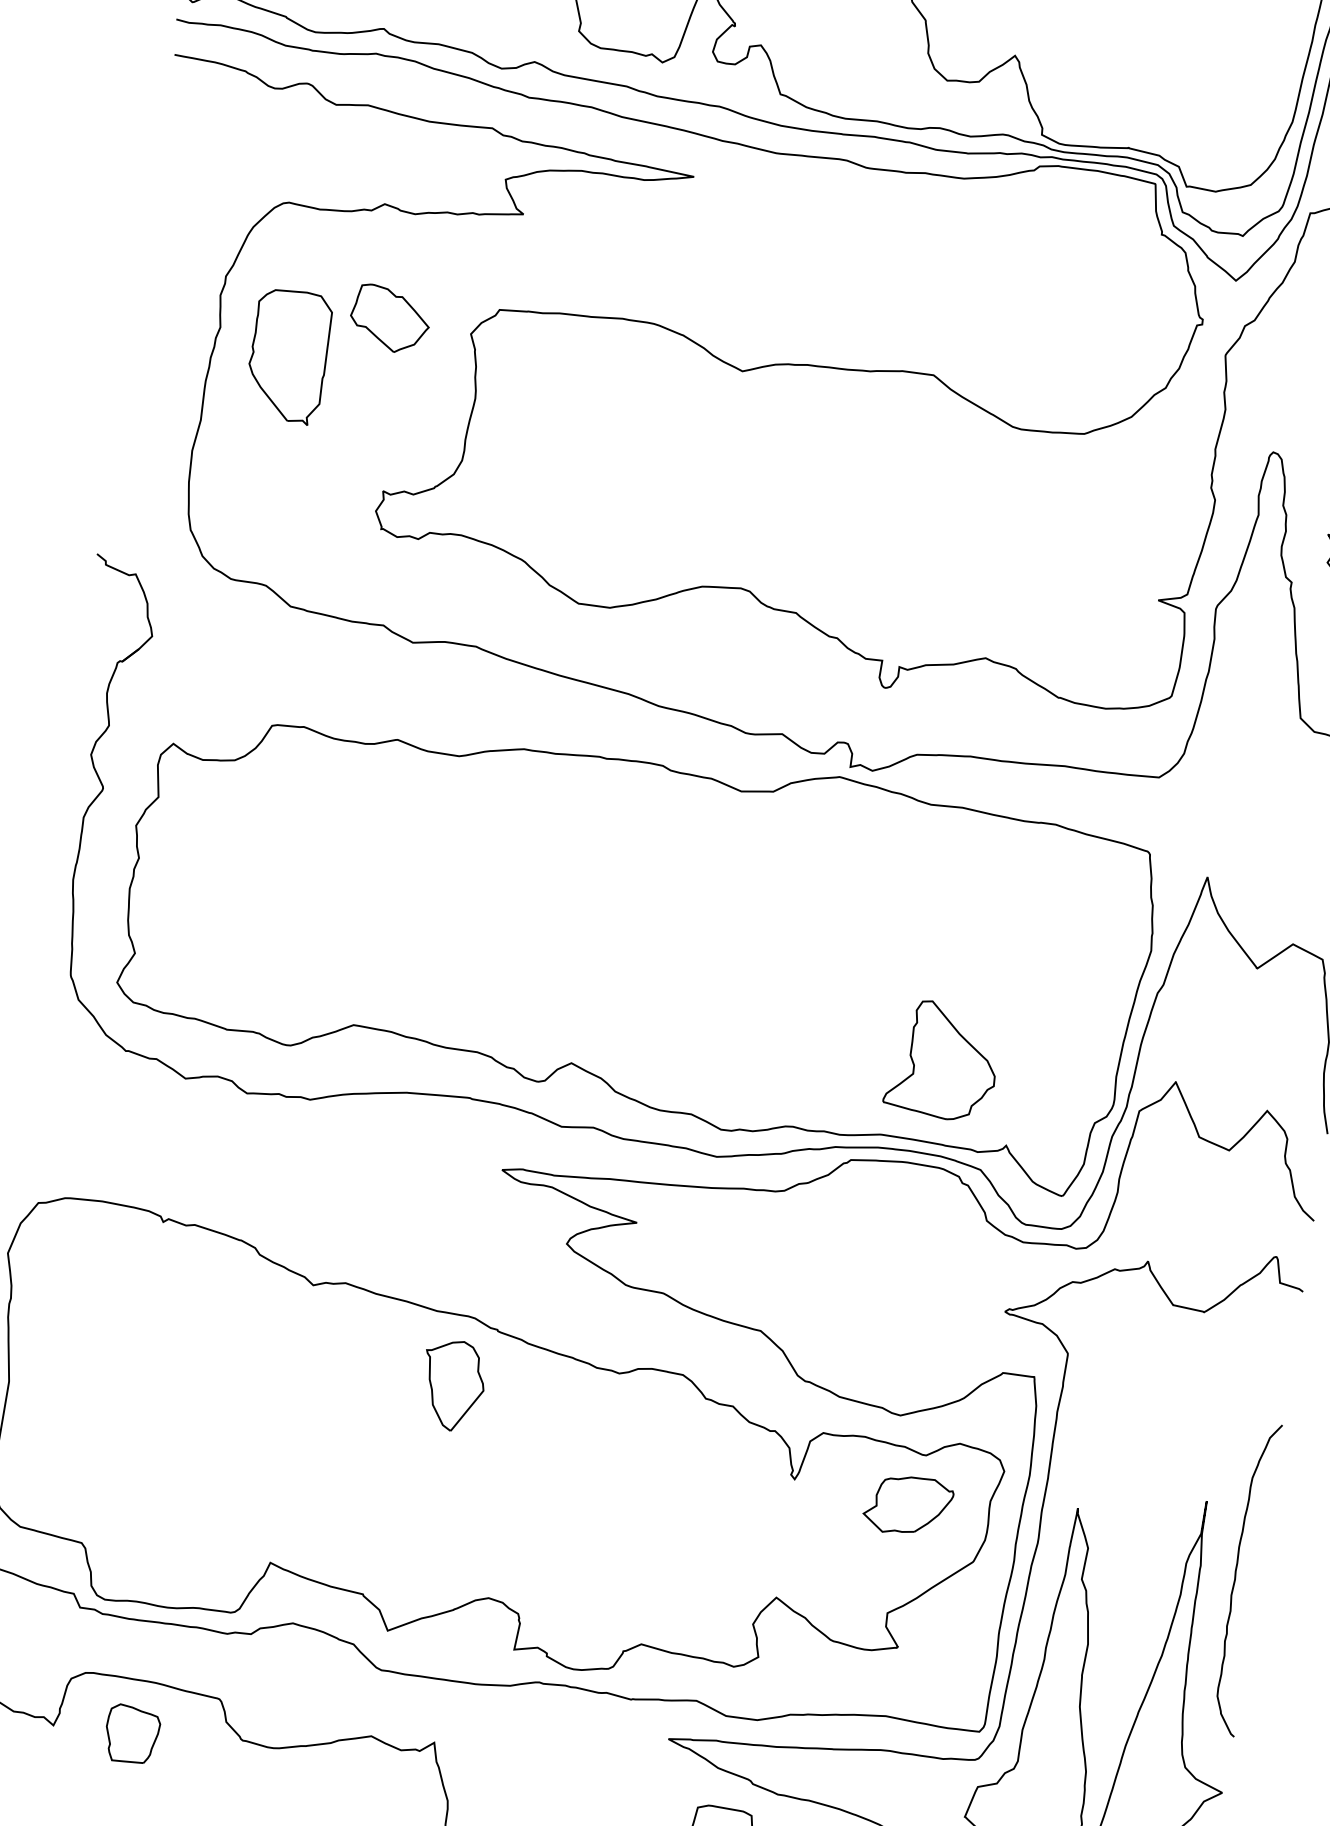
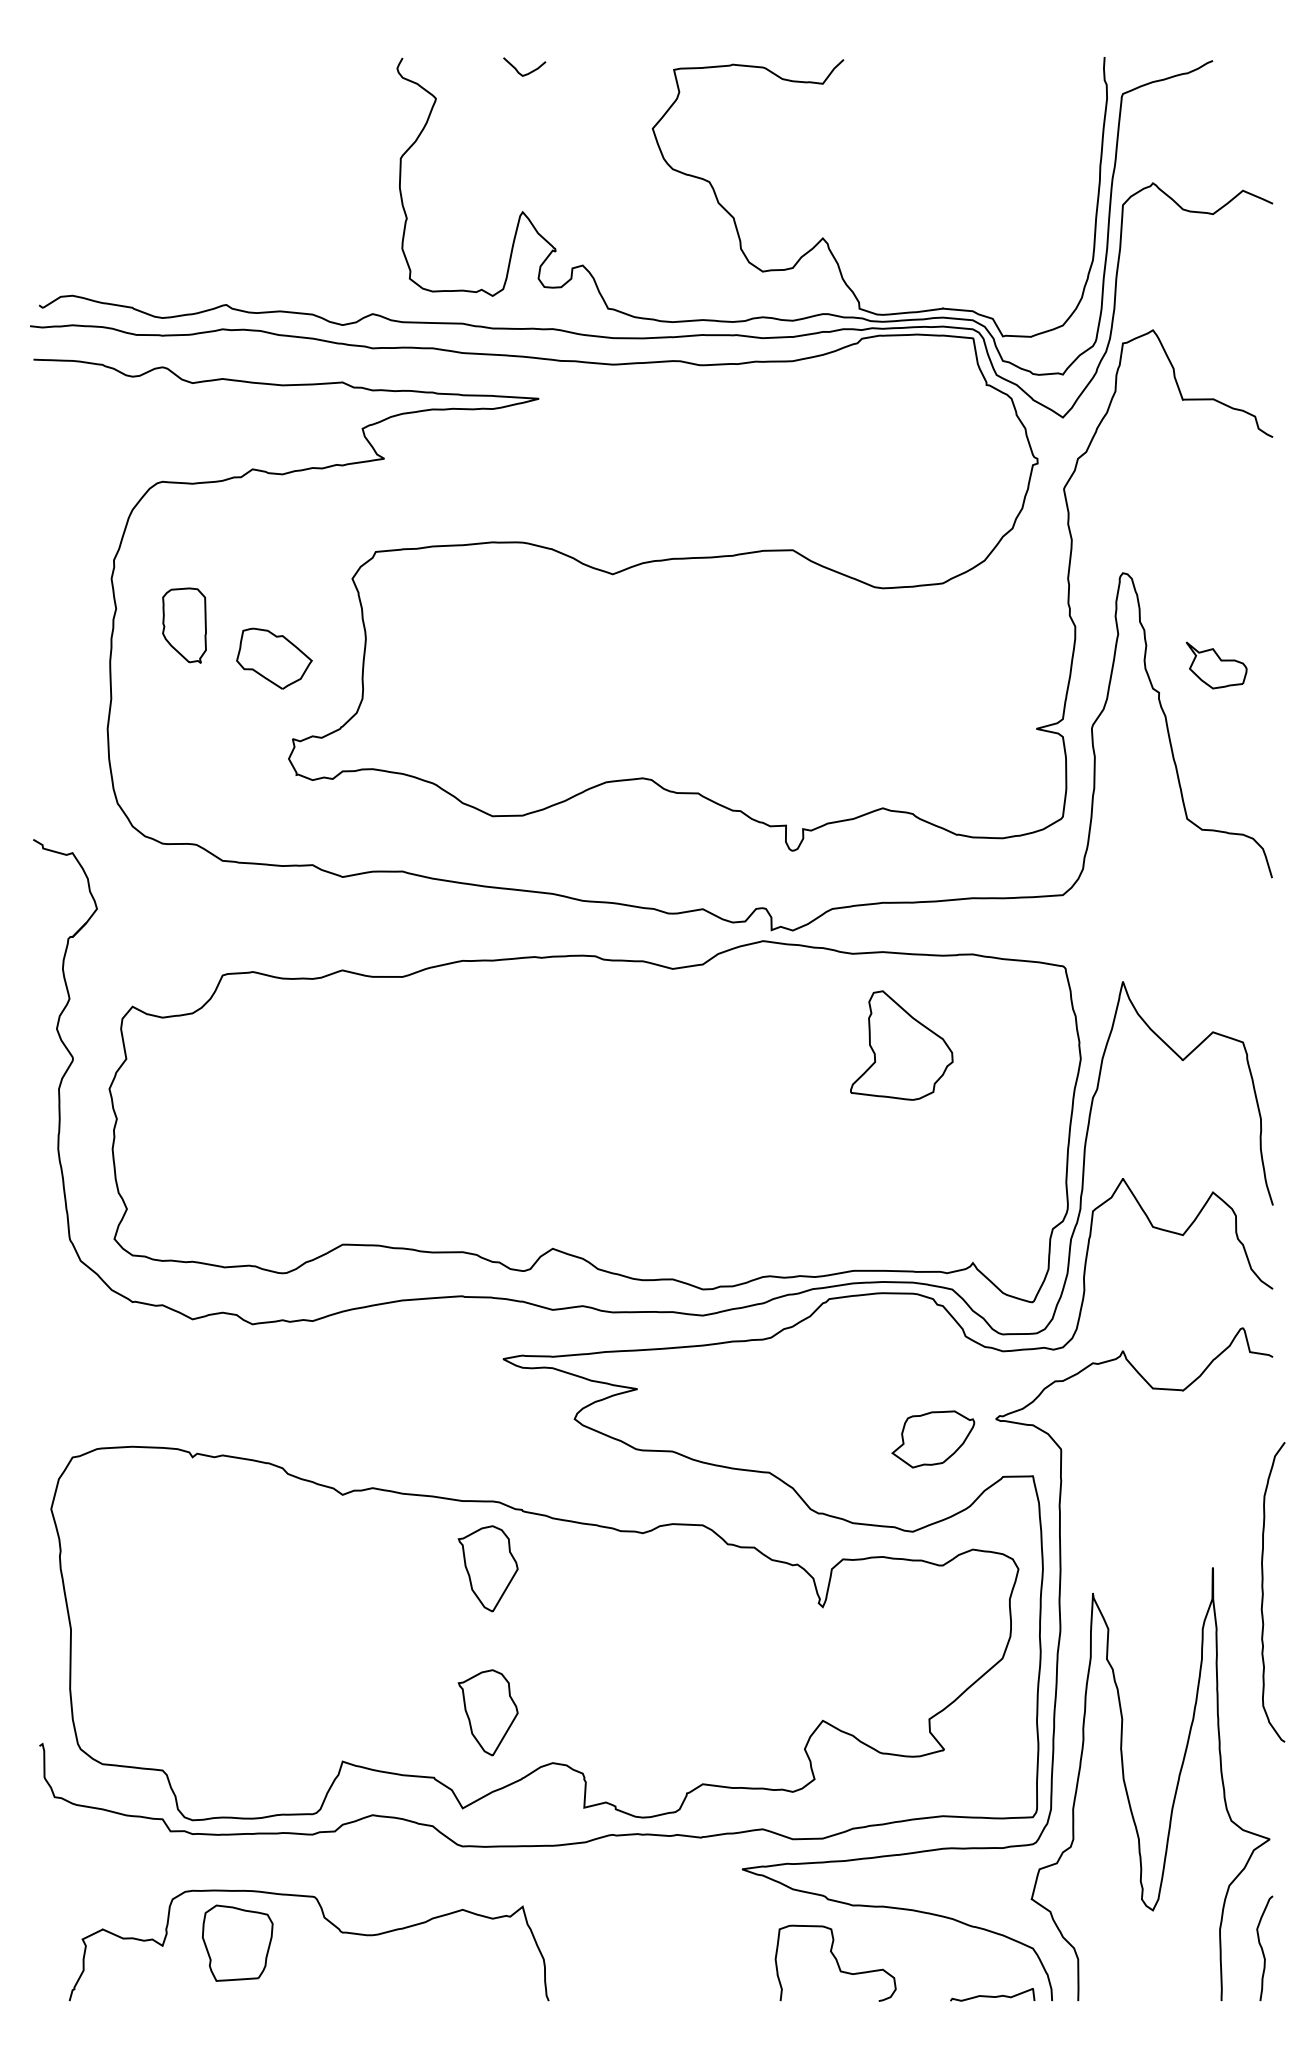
part: (390, 319) -> (274, 658), moved
part: (288, 355) -> (184, 625), size x0.6
part: (943, 1060) -> (901, 1045), moved
part: (908, 1505) -> (933, 1439), moved
part: (428, 1534) -> (487, 1712), added
curve: (1235, 1577) -> (1263, 1592), moved
part: (131, 1733) -> (237, 1942), size x1.4

